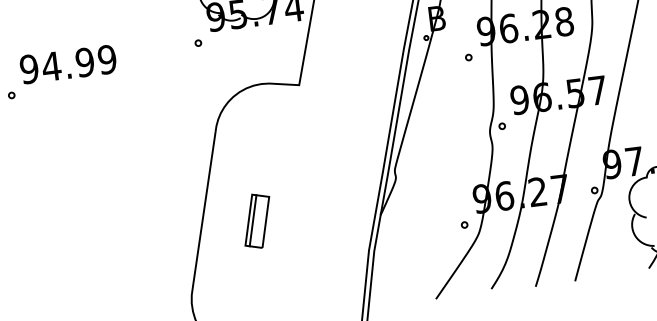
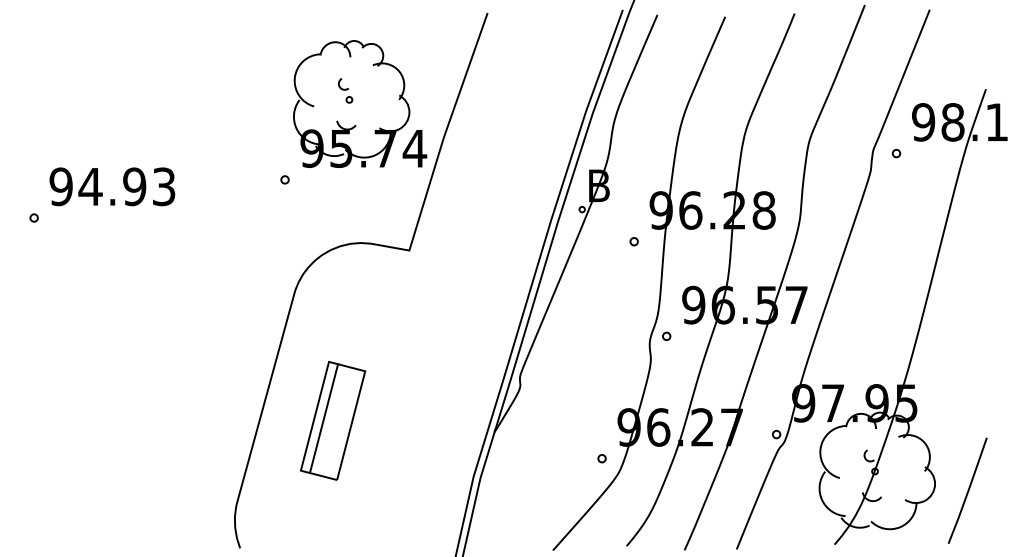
text: (106, 59) -> (163, 186), 94.99 -> 94.93
part: (257, 221) -> (333, 420), size x1.67

